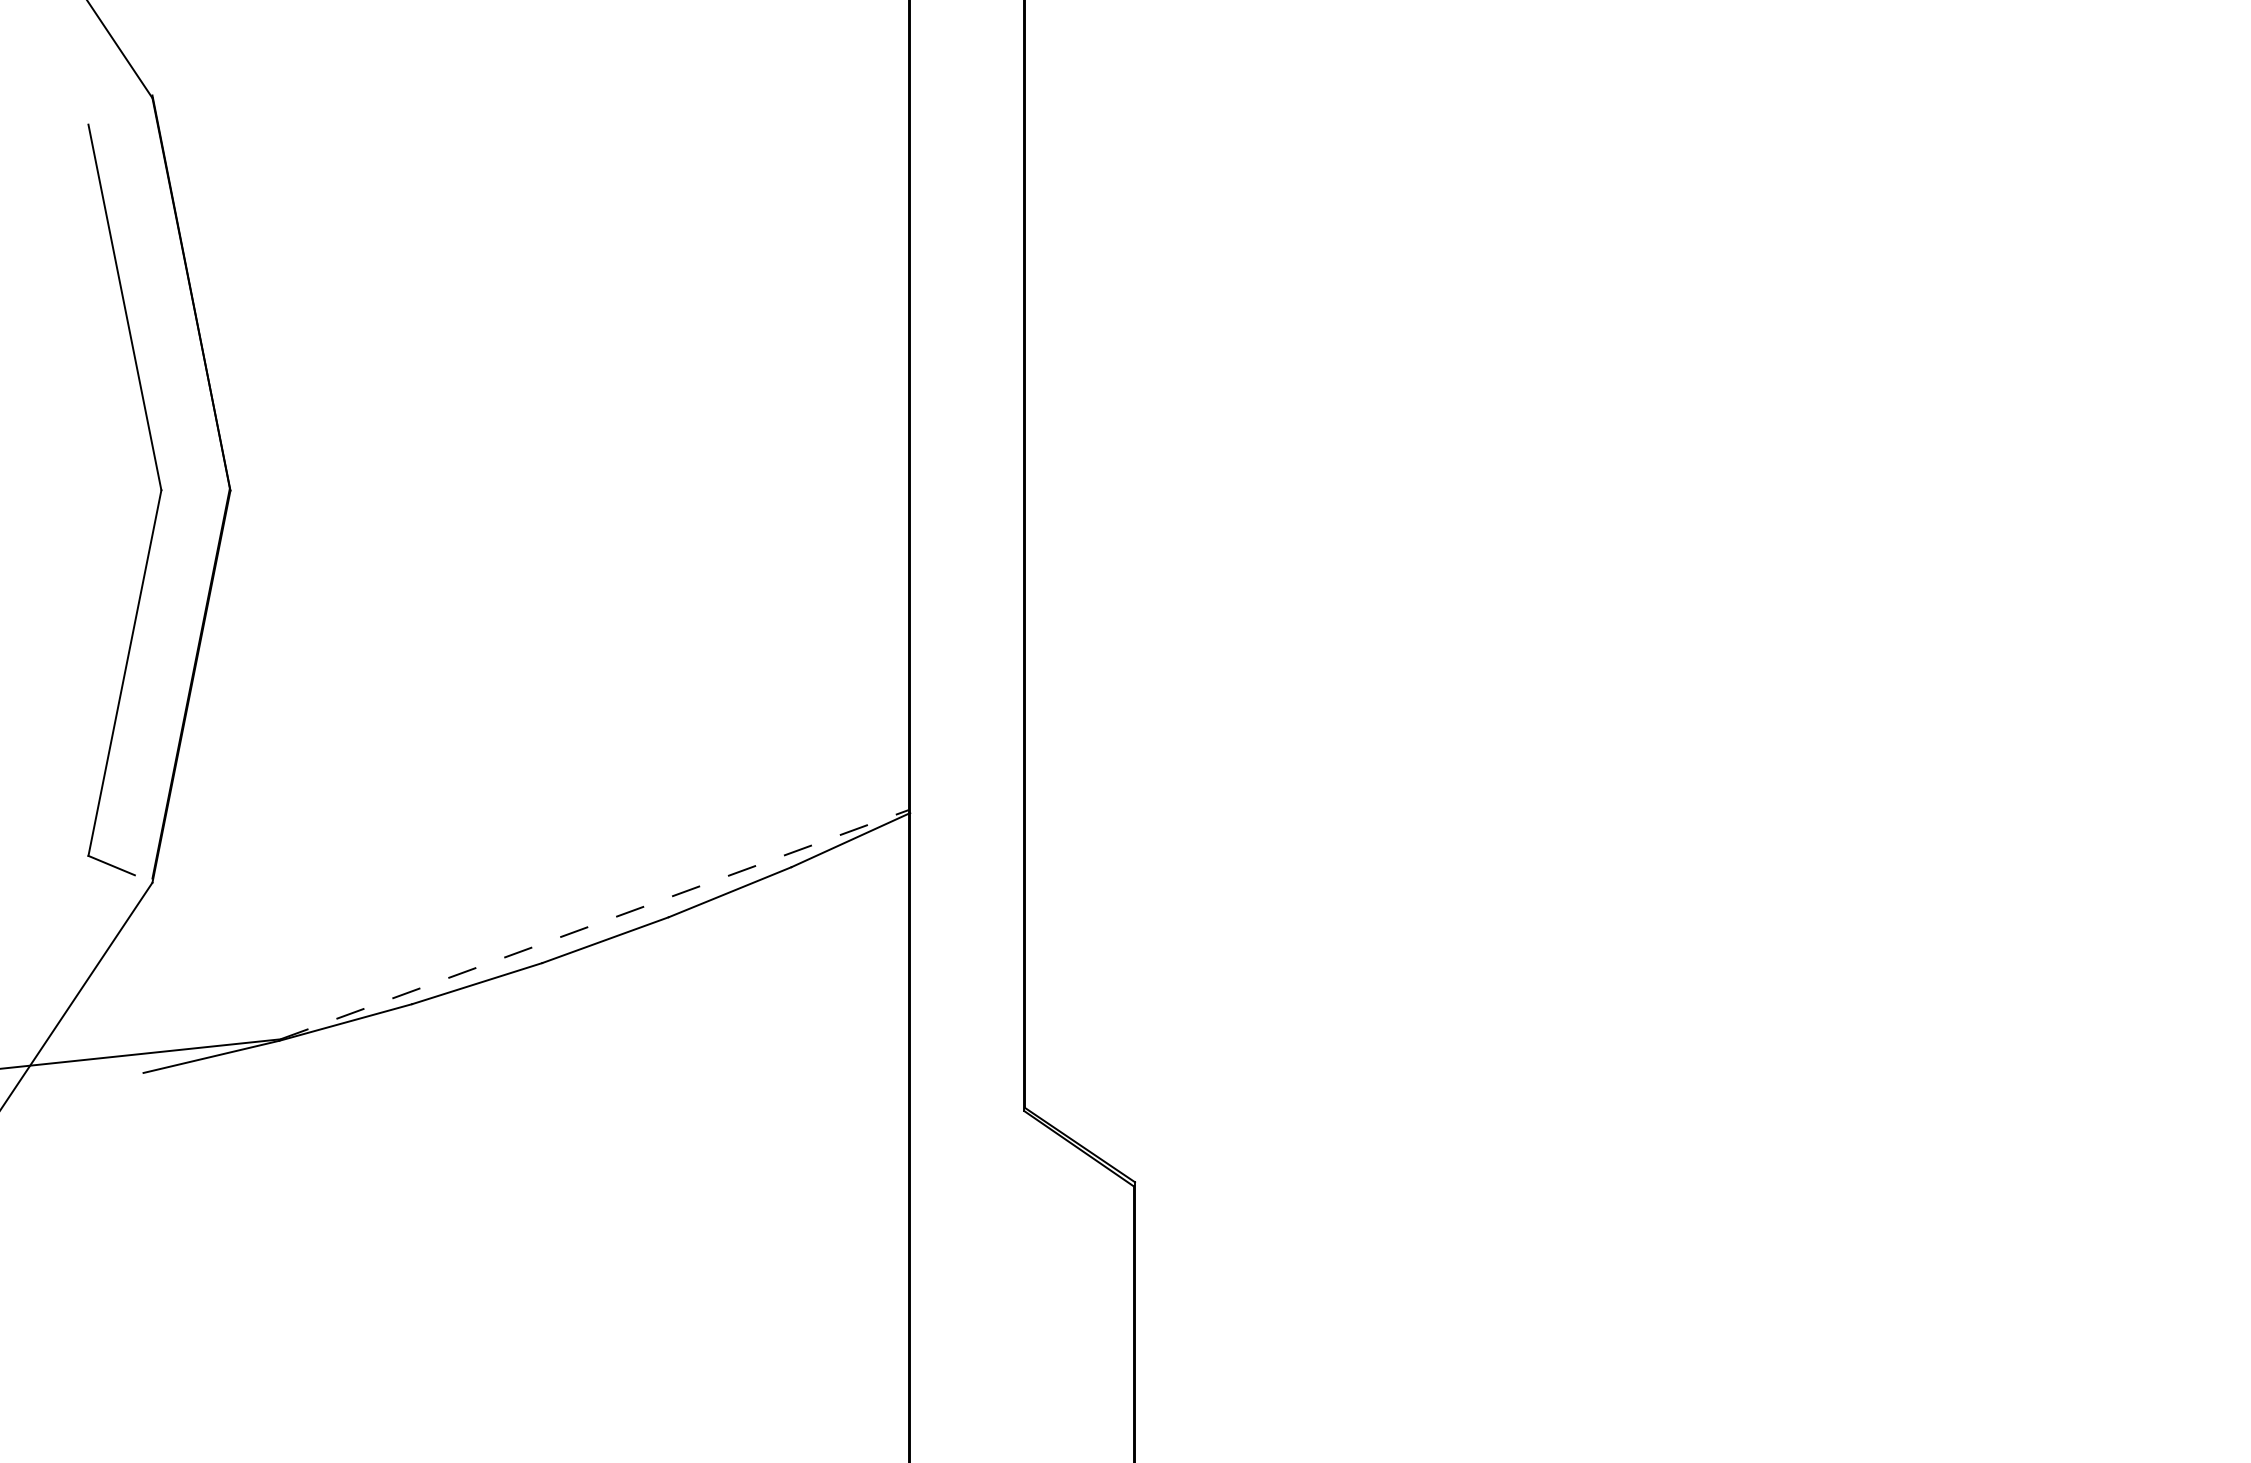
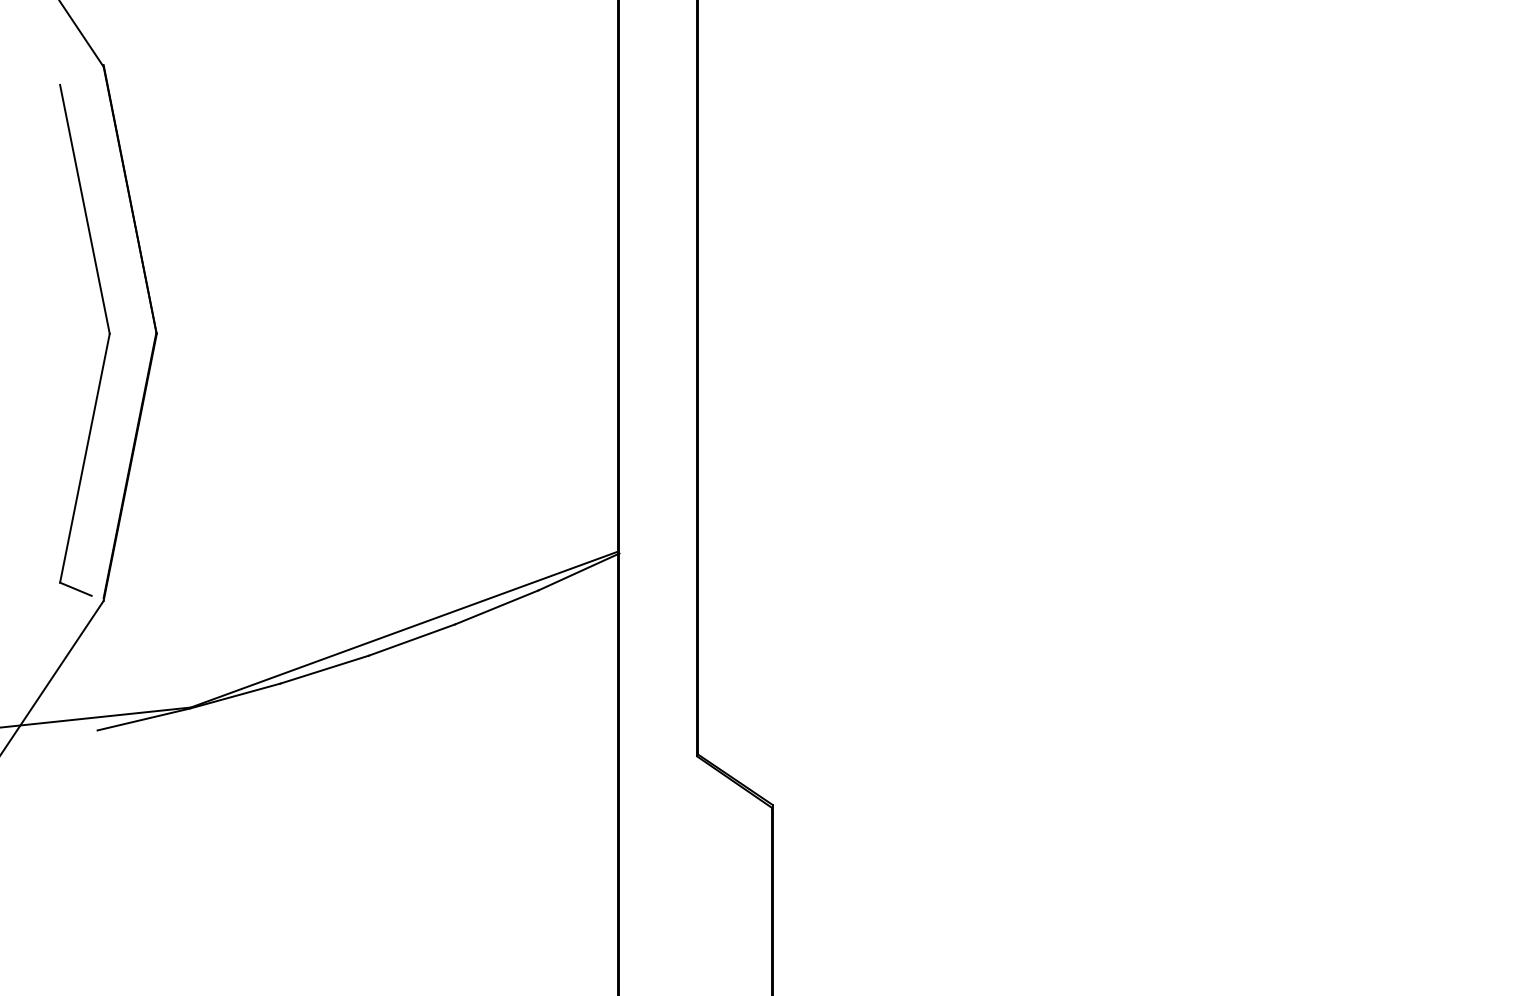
line: (594, 924) -> (404, 629), dashed -> solid

